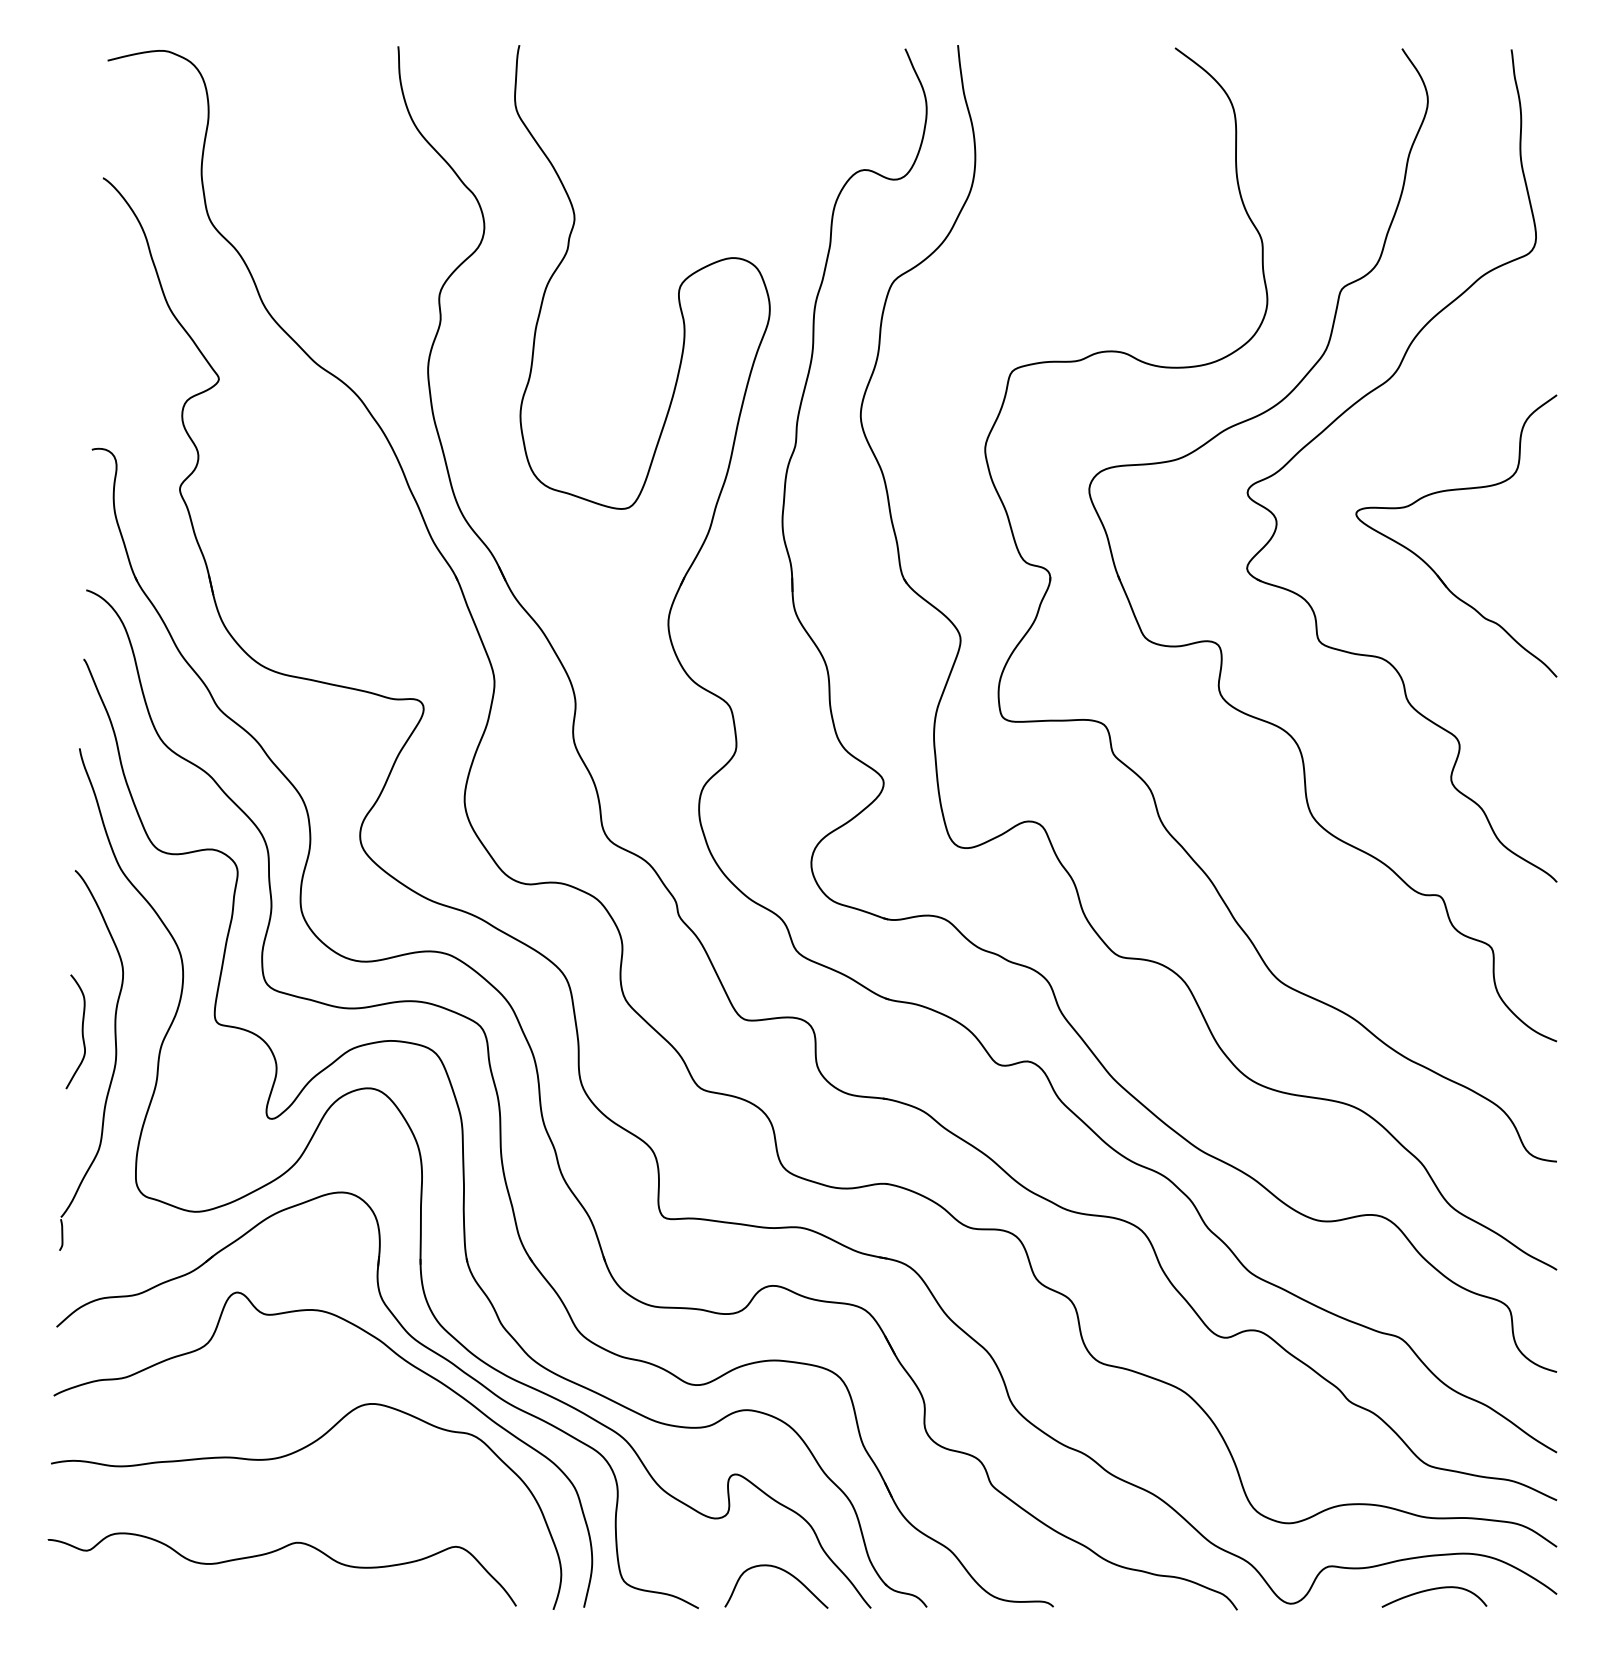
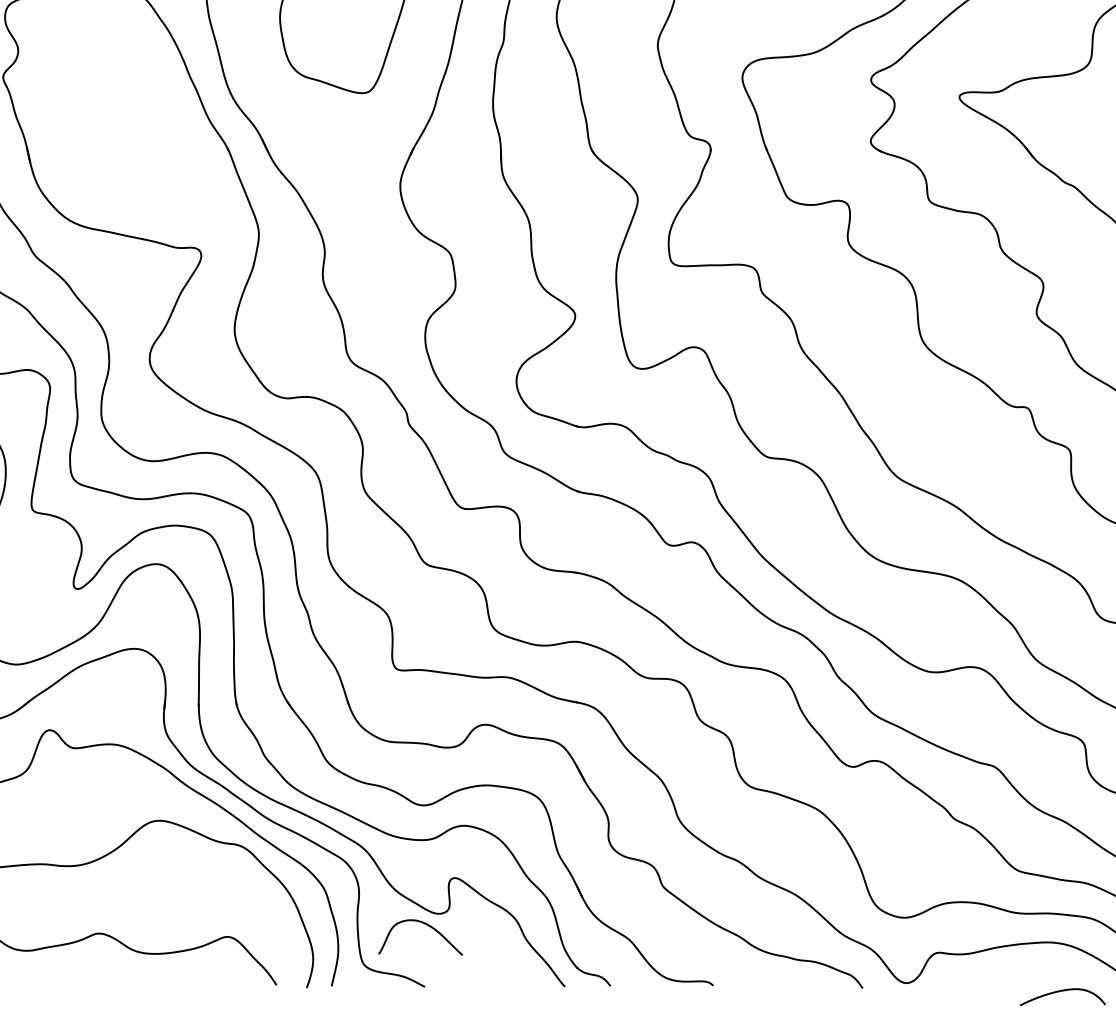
curve: (783, 1571) -> (426, 925), moved
curve: (1432, 1590) -> (1061, 991), moved

